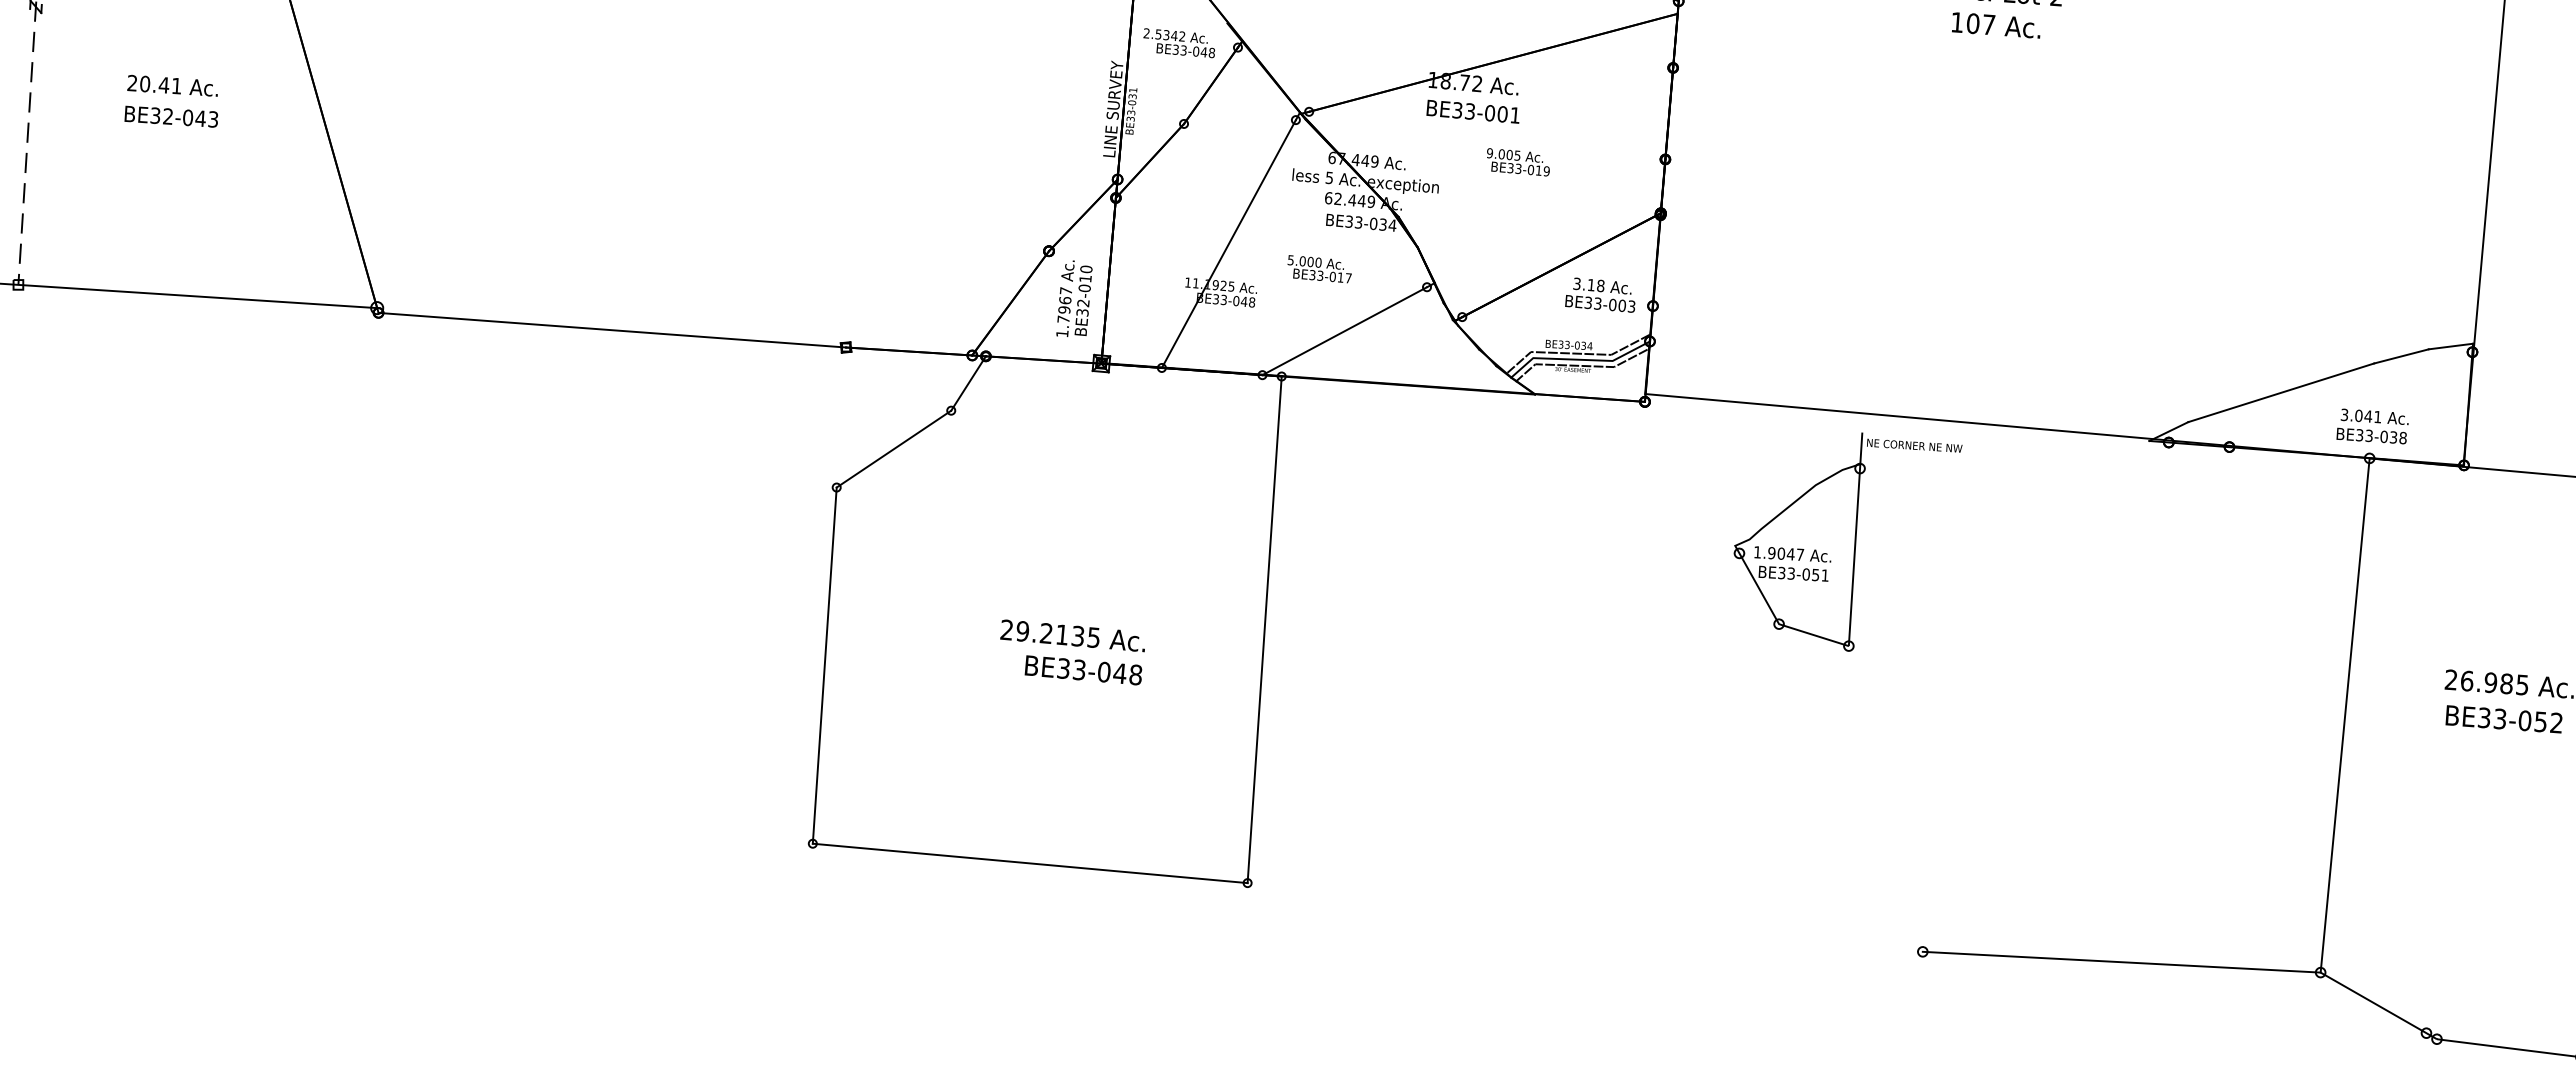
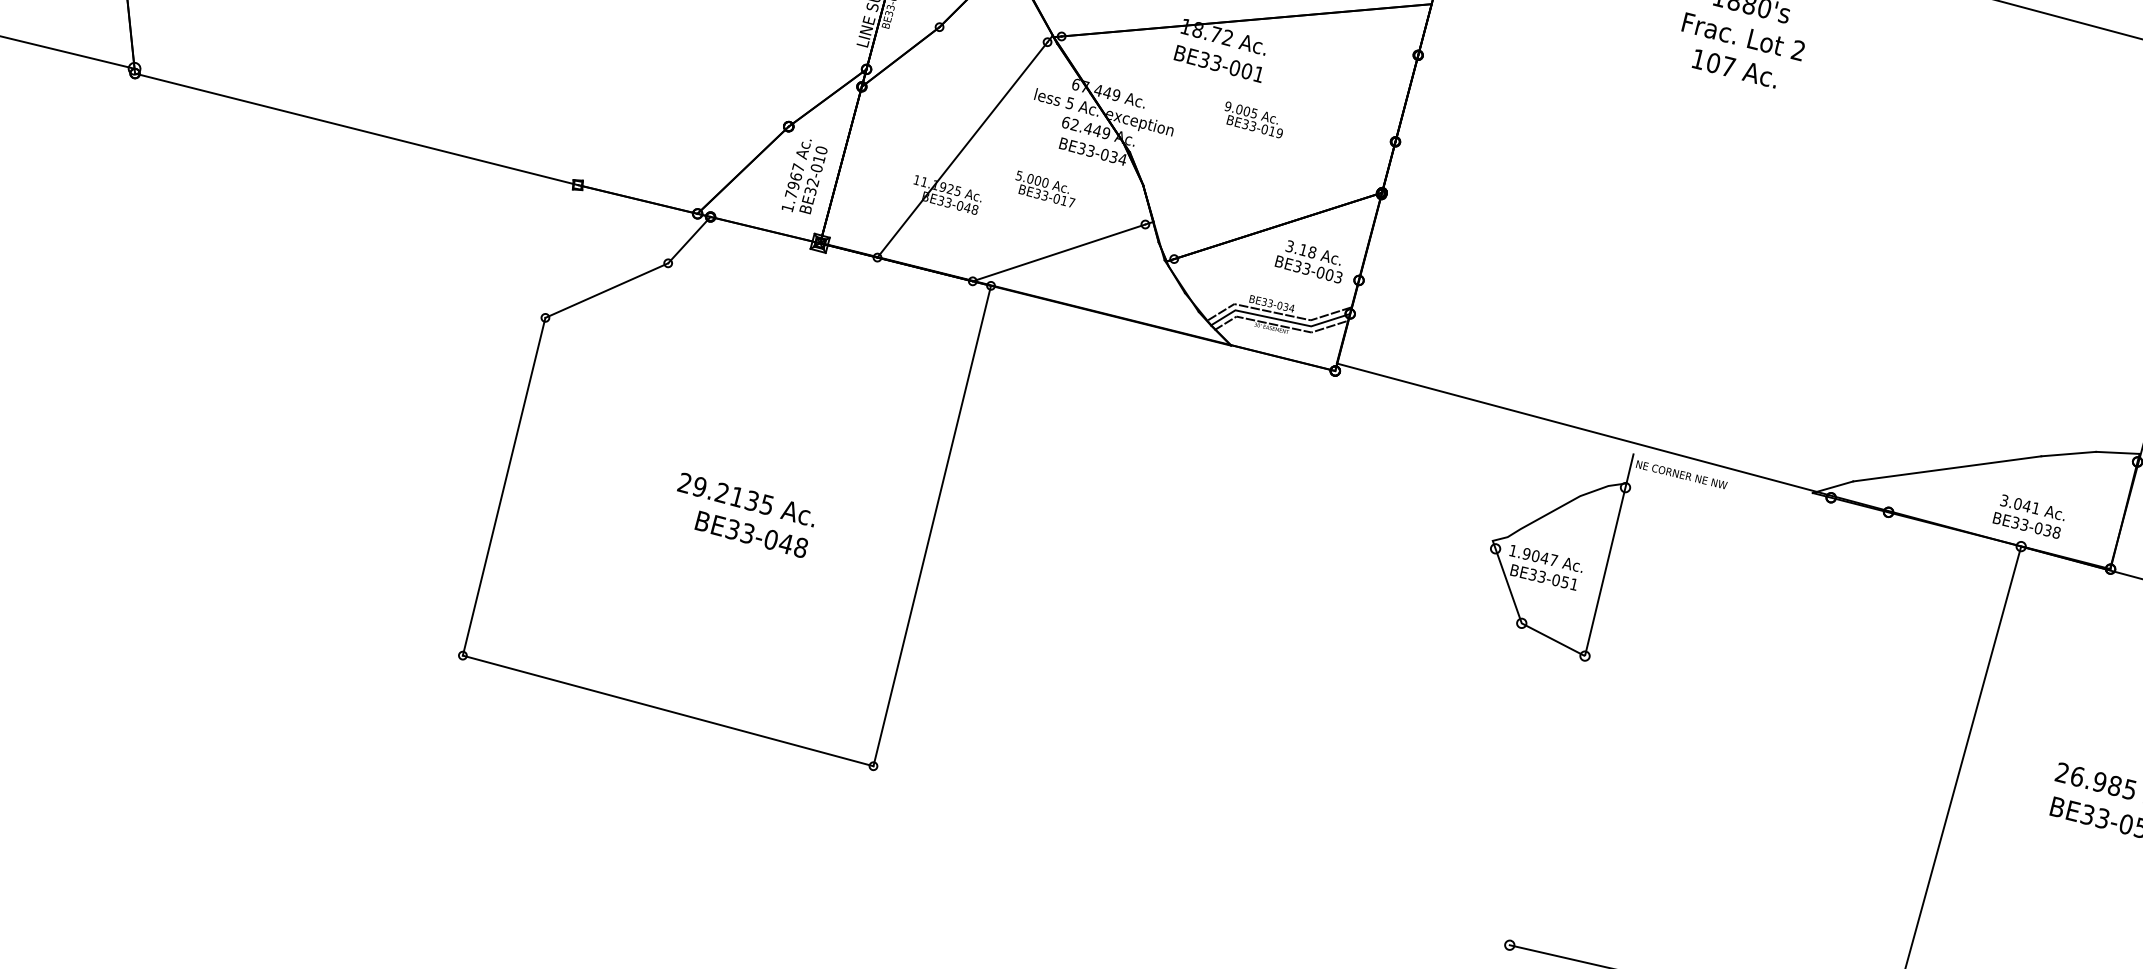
part: (1847, 541) -> (1601, 555), moved

